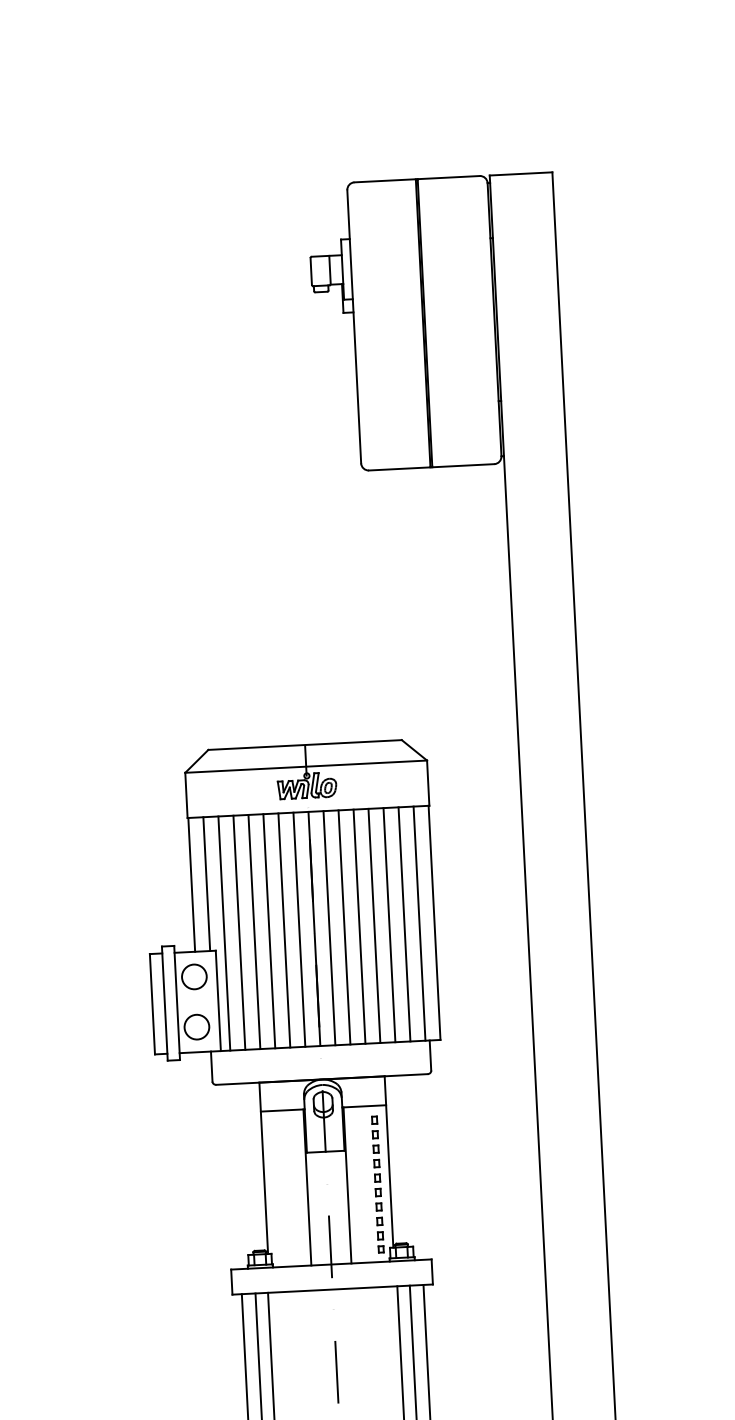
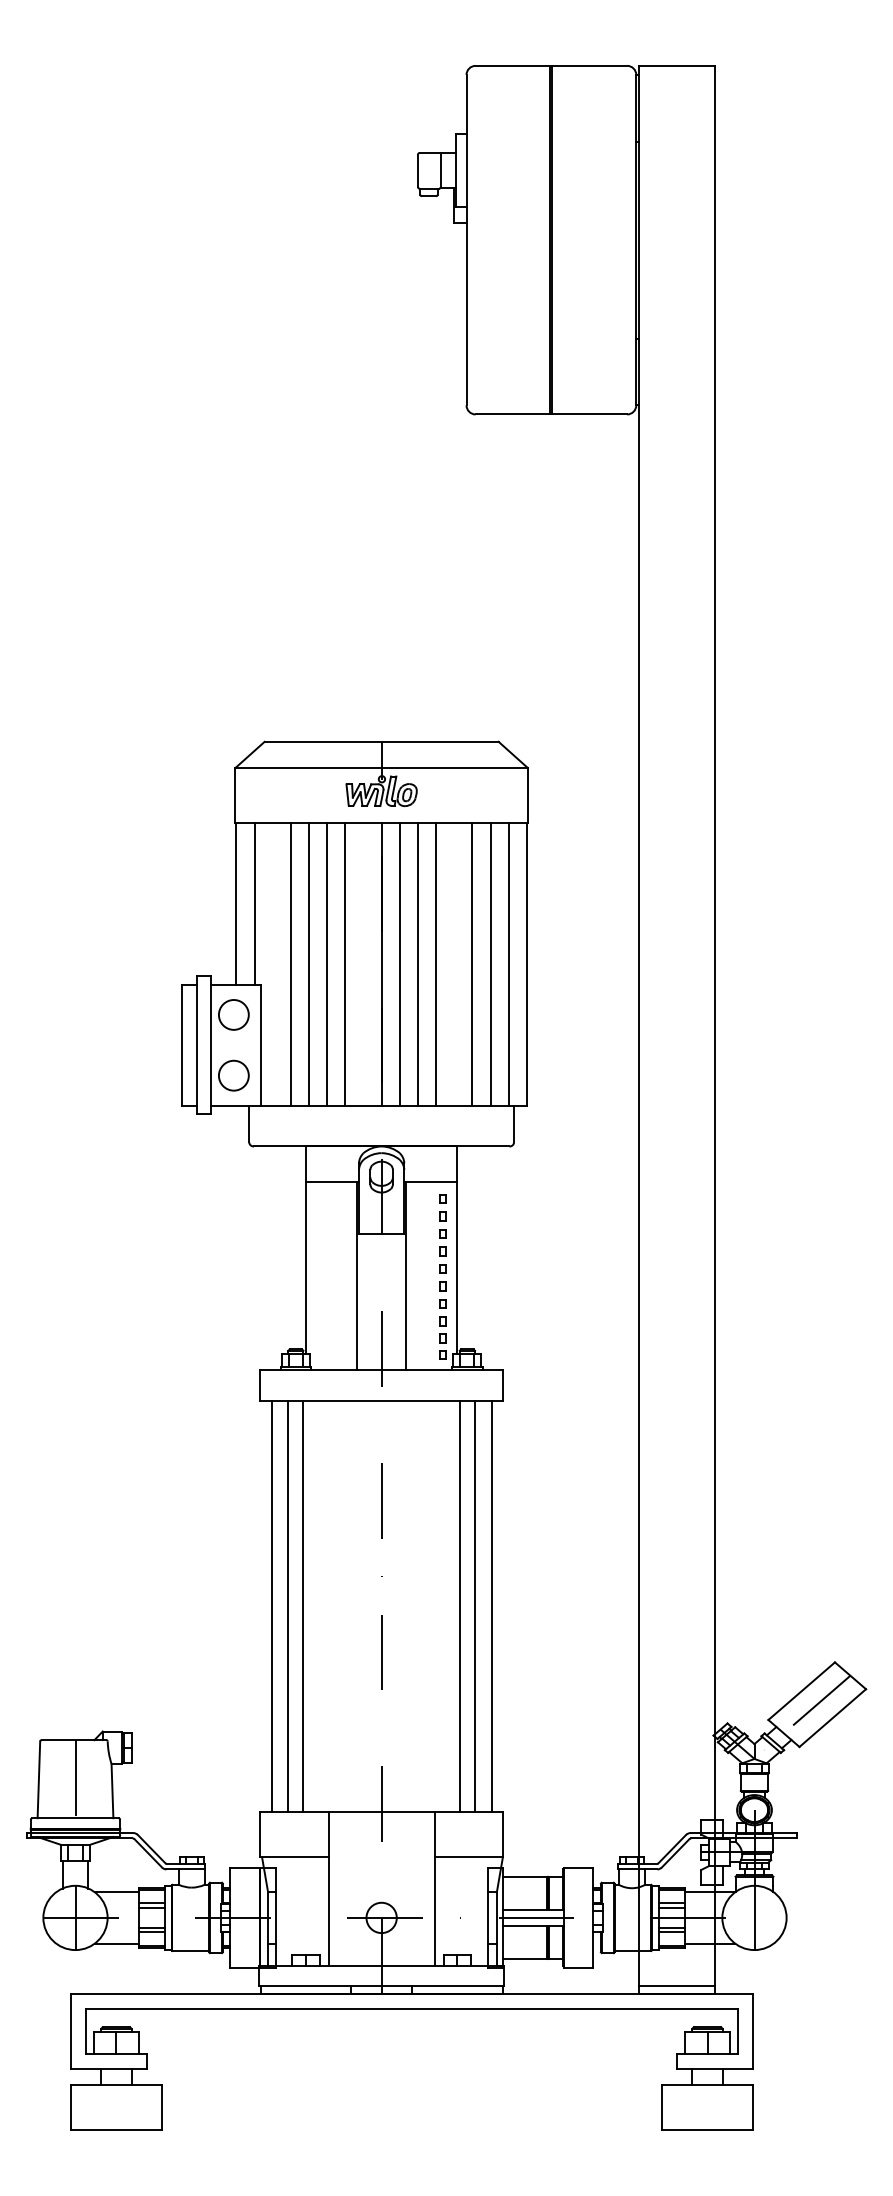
line: (374, 926) -> (454, 964), removed
line: (299, 929) -> (363, 964), removed
line: (224, 933) -> (272, 964), removed

